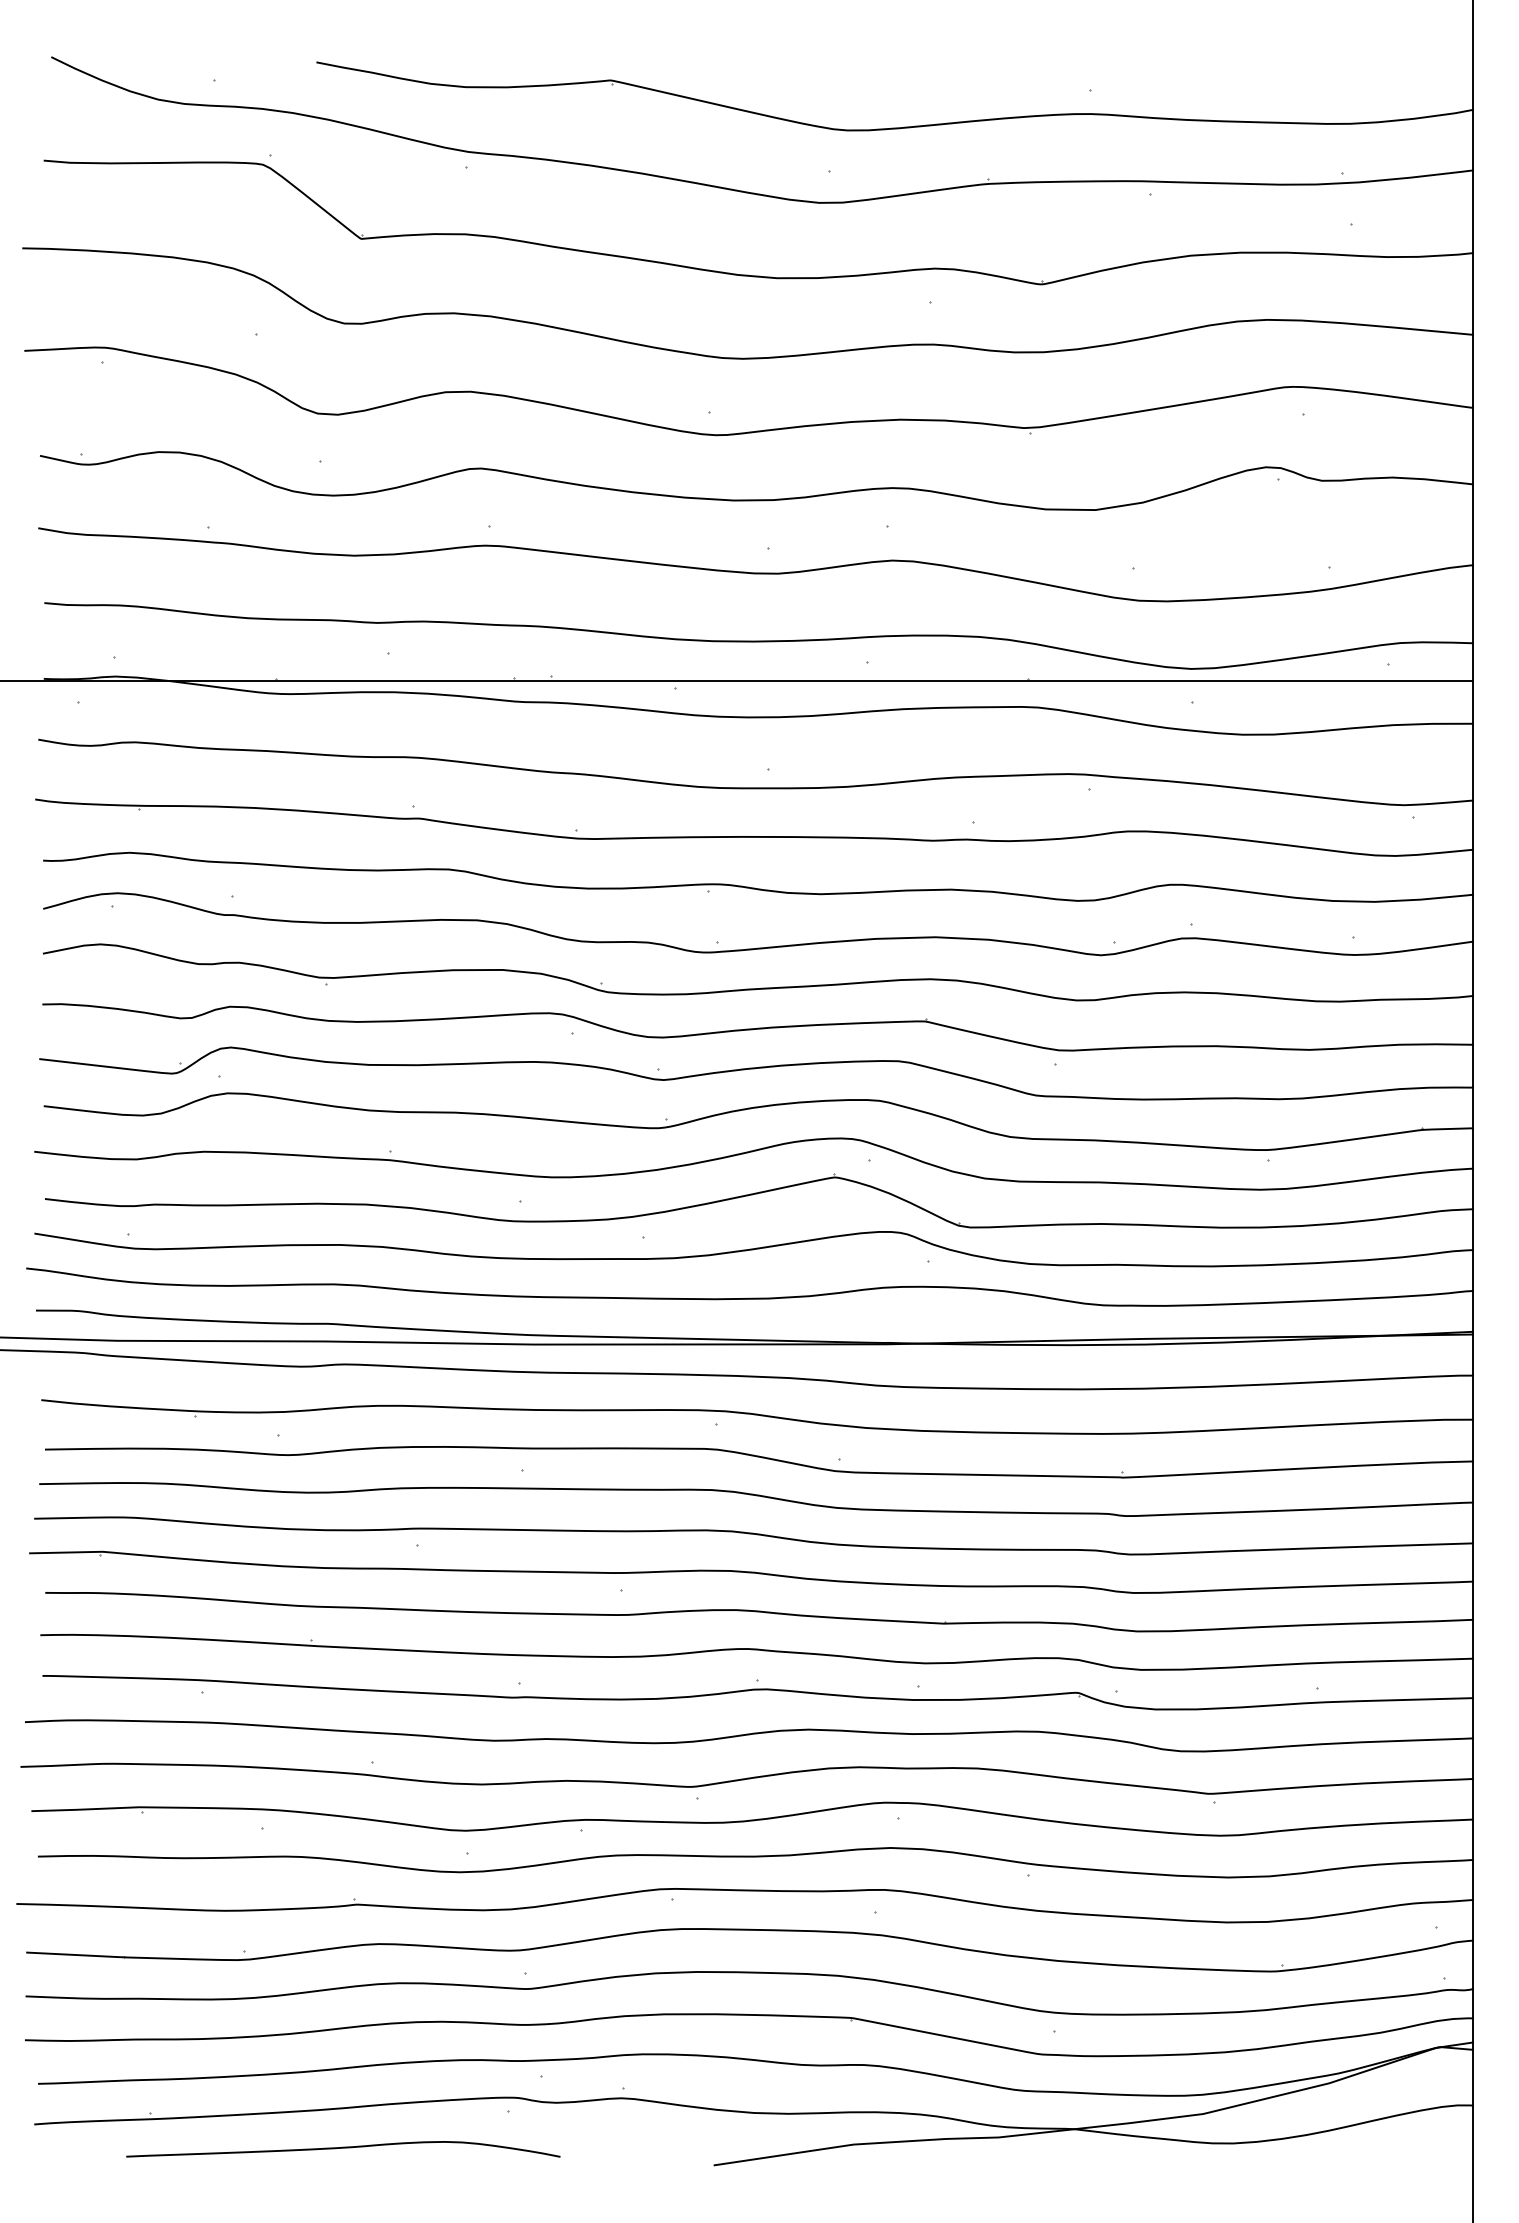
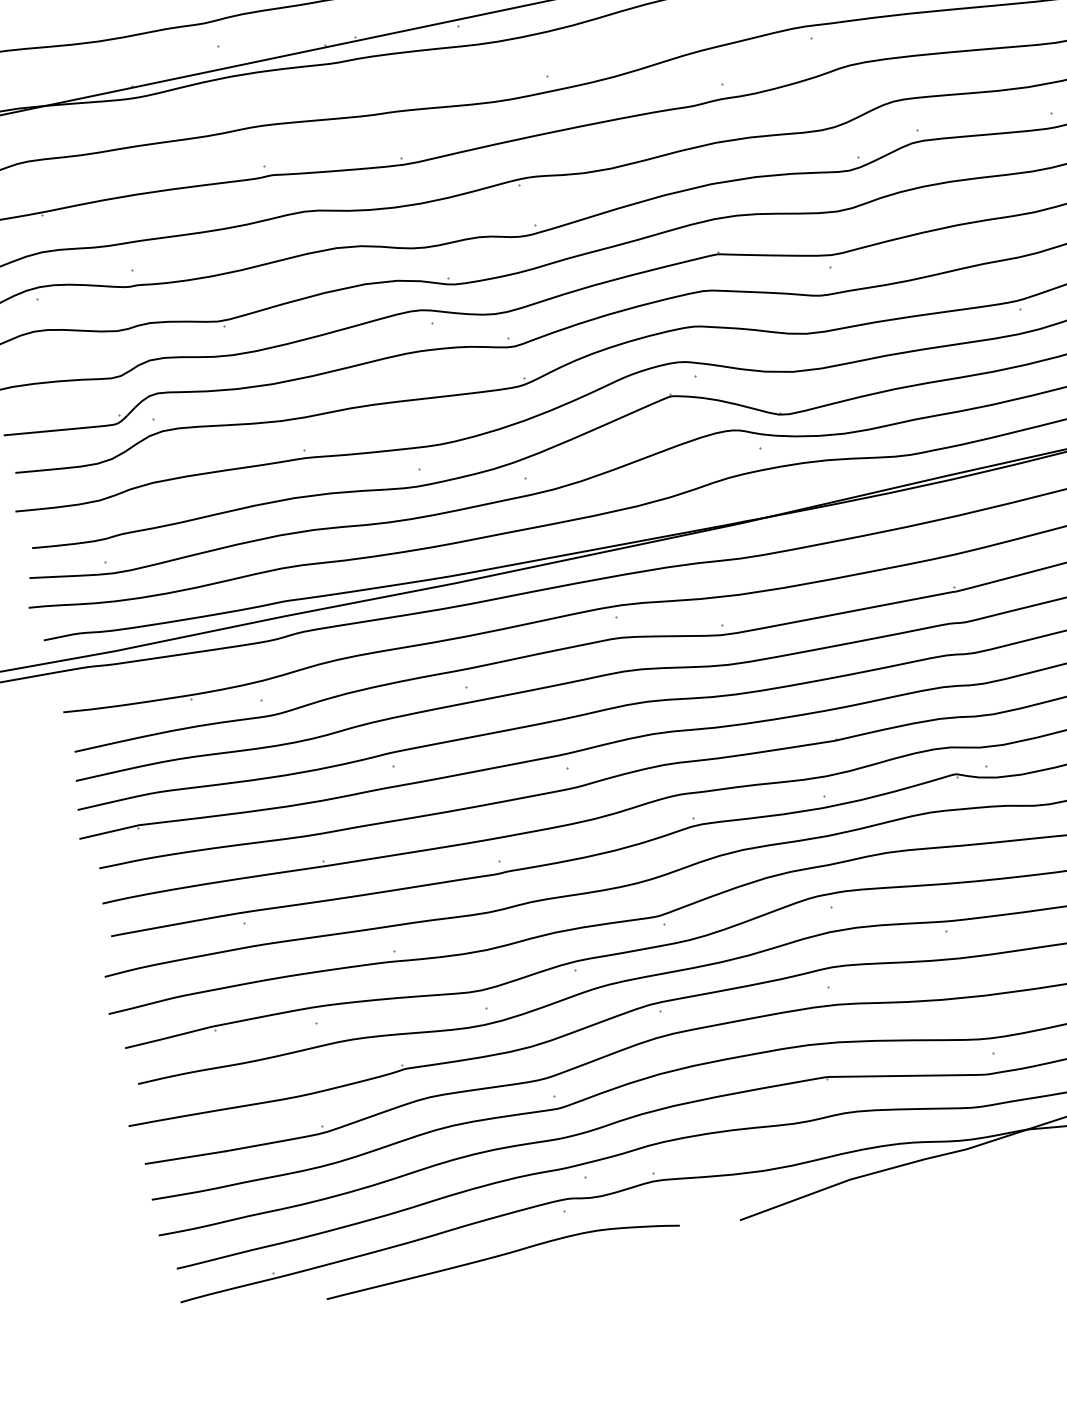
curve: (343, 2148) -> (501, 1255), moved

